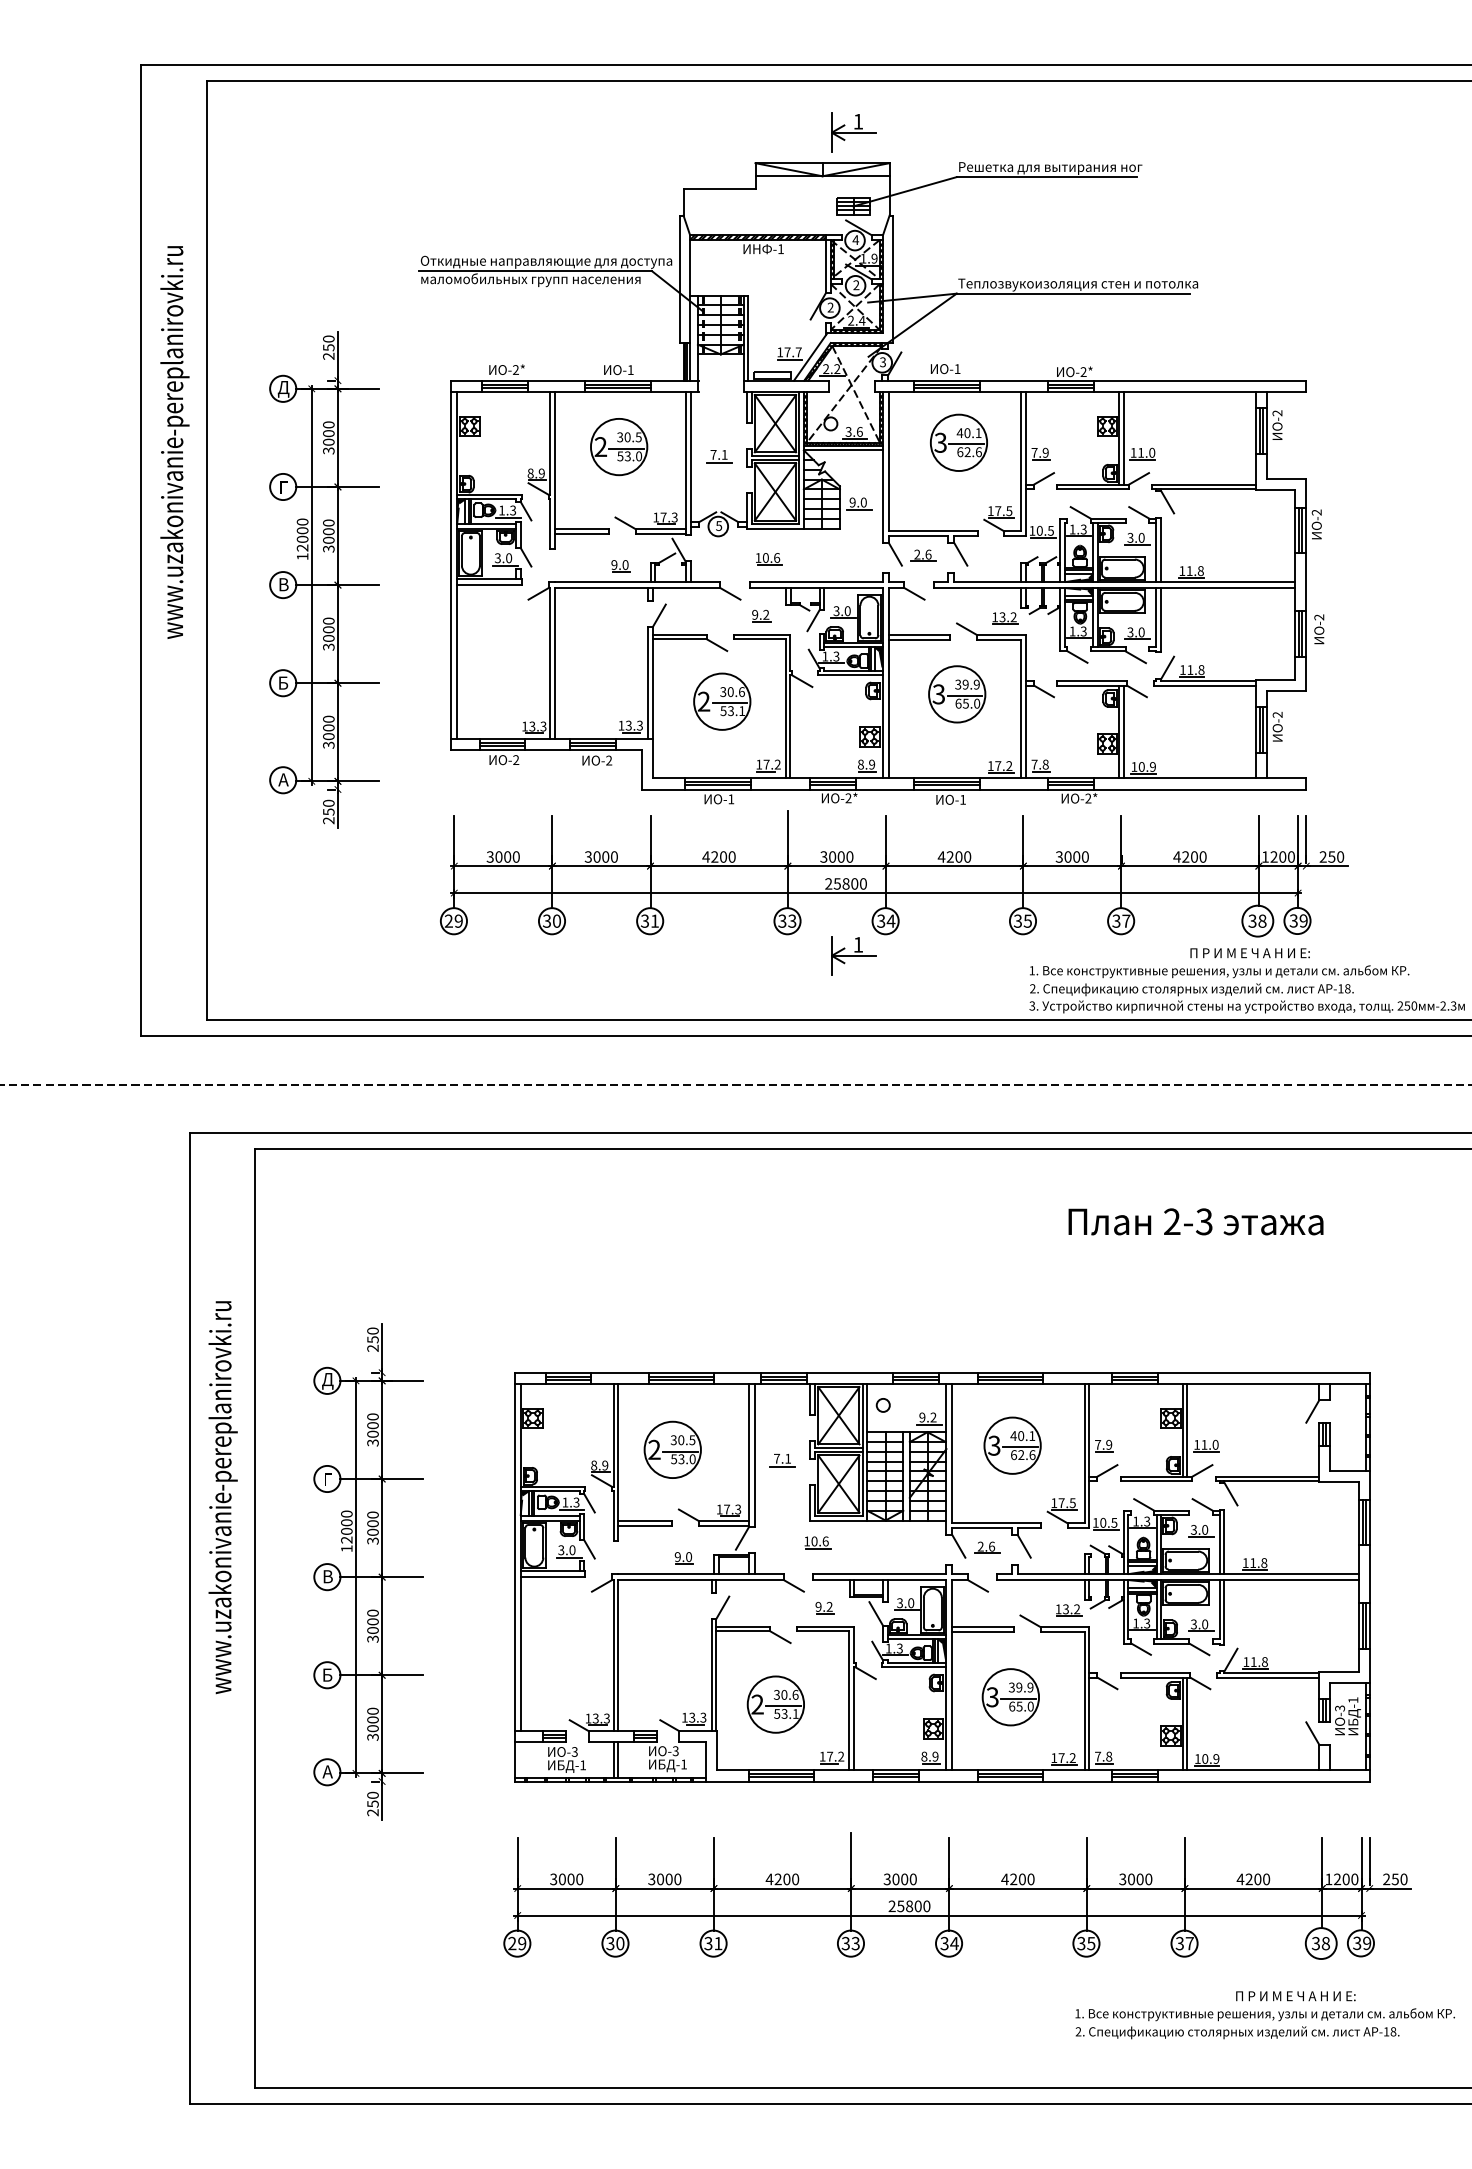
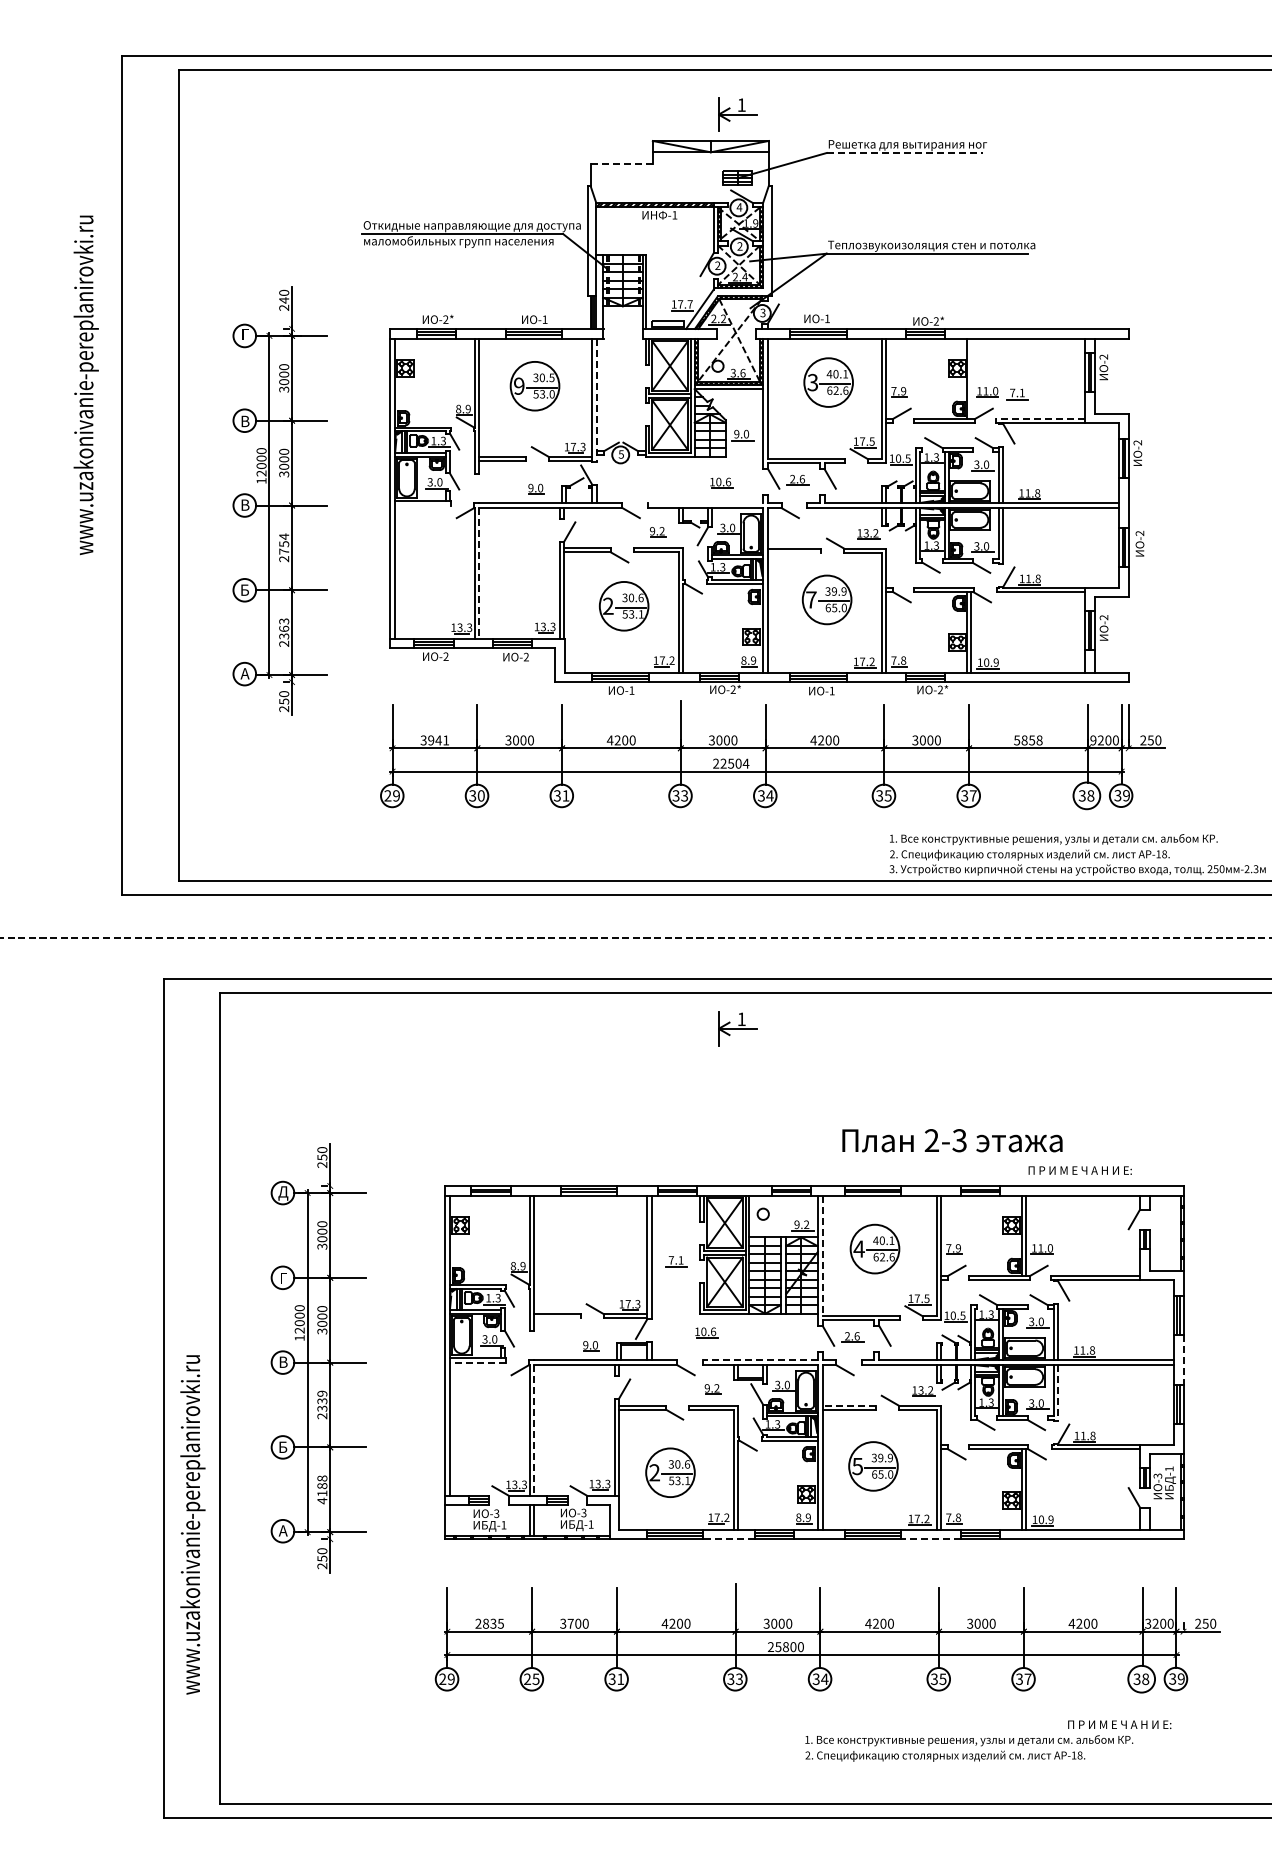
line: (1046, 177) -> (904, 153), solid -> dashed
line: (720, 189) -> (622, 163), solid -> dashed
text: (329, 347) -> (284, 300), 250 -> 240
text: (284, 389) -> (245, 336), Д -> Г
line: (1124, 438) -> (971, 378), removed
text: (174, 442) -> (85, 385), moved
text: (601, 447) -> (519, 386), 2 -> 9
part: (719, 456) -> (1017, 394), moved
line: (691, 463) -> (597, 400), solid -> dashed
line: (1204, 484) -> (1040, 418), solid -> dashed
text: (284, 487) -> (245, 421), Г -> В
part: (768, 558) -> (721, 482), moved
line: (816, 581) -> (705, 502), removed
line: (490, 585) -> (423, 505), removed
text: (329, 633) -> (284, 547), 3000 -> 2754
line: (919, 639) -> (794, 552), removed
line: (554, 663) -> (479, 573), solid -> dashed
text: (937, 693) -> (810, 599), 3 -> 7
text: (329, 732) -> (284, 632), 3000 -> 2363
text: (507, 857) -> (438, 740), 3000 -> 3941
text: (1189, 857) -> (1027, 740), 4200 -> 5858
text: (1265, 857) -> (1093, 740), 1200 -> 9200
text: (850, 883) -> (734, 763), 25800 -> 22504
text: (1249, 953) -> (1079, 1170), moved
part: (853, 955) -> (737, 1028), moved
text: (1196, 1221) -> (952, 1140), moved
text: (993, 1445) -> (858, 1248), 3 -> 4
part: (672, 1449) -> (581, 1252), removed
line: (951, 1454) -> (822, 1256), solid -> dashed
text: (222, 1497) -> (192, 1524), moved
line: (645, 1526) -> (557, 1318), removed
line: (880, 1574) -> (760, 1360), solid -> dashed
line: (1369, 1574) -> (1183, 1360), solid -> dashed
line: (552, 1576) -> (477, 1362), solid -> dashed
line: (1225, 1612) -> (1058, 1393), solid -> dashed
text: (373, 1625) -> (322, 1404), 3000 -> 2339
line: (983, 1626) -> (849, 1405), solid -> dashed
line: (618, 1655) -> (534, 1430), solid -> dashed
text: (992, 1696) -> (857, 1465), 3 -> 5
text: (373, 1723) -> (322, 1489), 3000 -> 4188
line: (844, 1781) -> (729, 1539), solid -> dashed
line: (1078, 1781) -> (931, 1539), solid -> dashed
line: (1369, 1859) -> (1183, 1606), removed
text: (566, 1879) -> (489, 1623), 3000 -> 2835
text: (660, 1879) -> (570, 1623), 3000 -> 3700
text: (1329, 1879) -> (1148, 1623), 1200 -> 3200
text: (615, 1943) -> (531, 1679), 30 -> 25
text: (1265, 2023) -> (969, 1748), moved

